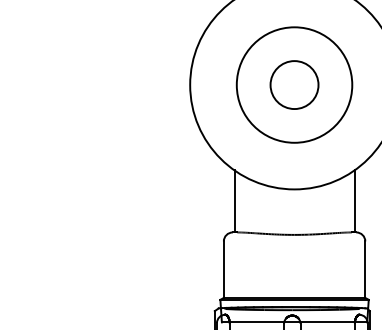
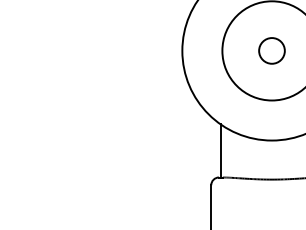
circle: (294, 85) -> (271, 51), size x0.62

